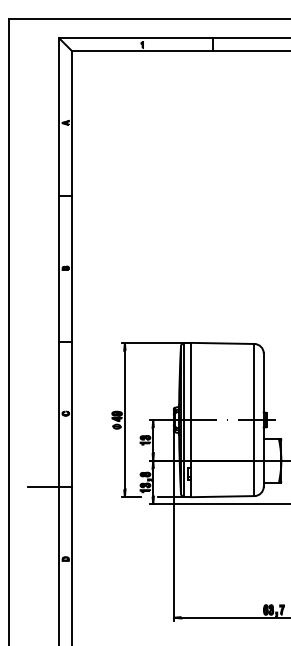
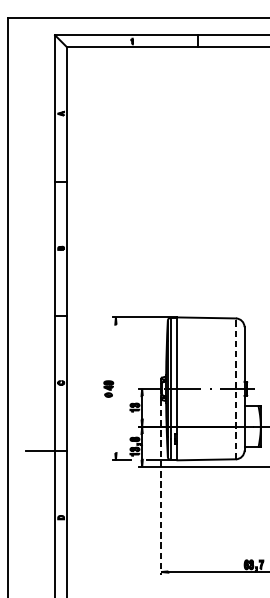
line: (124, 419) -> (115, 388), removed
line: (254, 419) -> (235, 388), solid -> dashed
line: (173, 526) -> (160, 487), solid -> dashed

